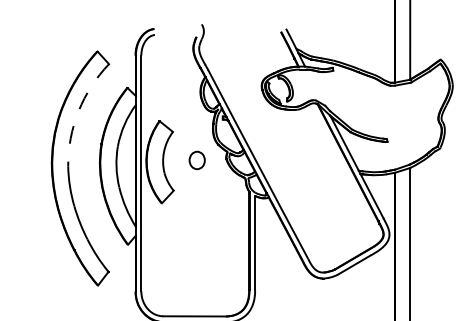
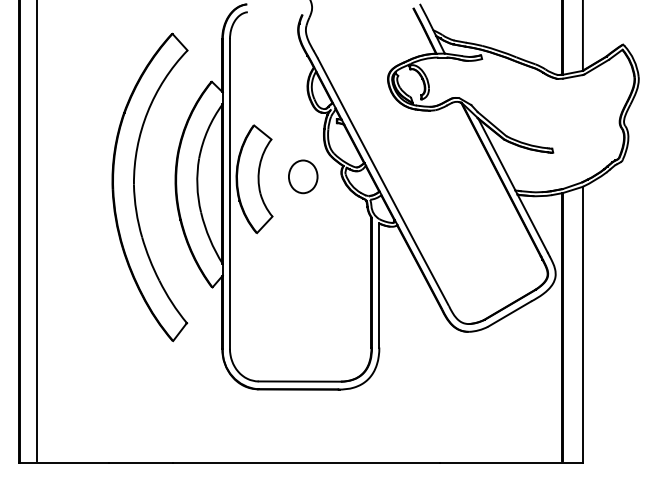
arc: (78, 111) -> (147, 112), dashed -> solid
part: (197, 160) -> (303, 176), size x1.43

